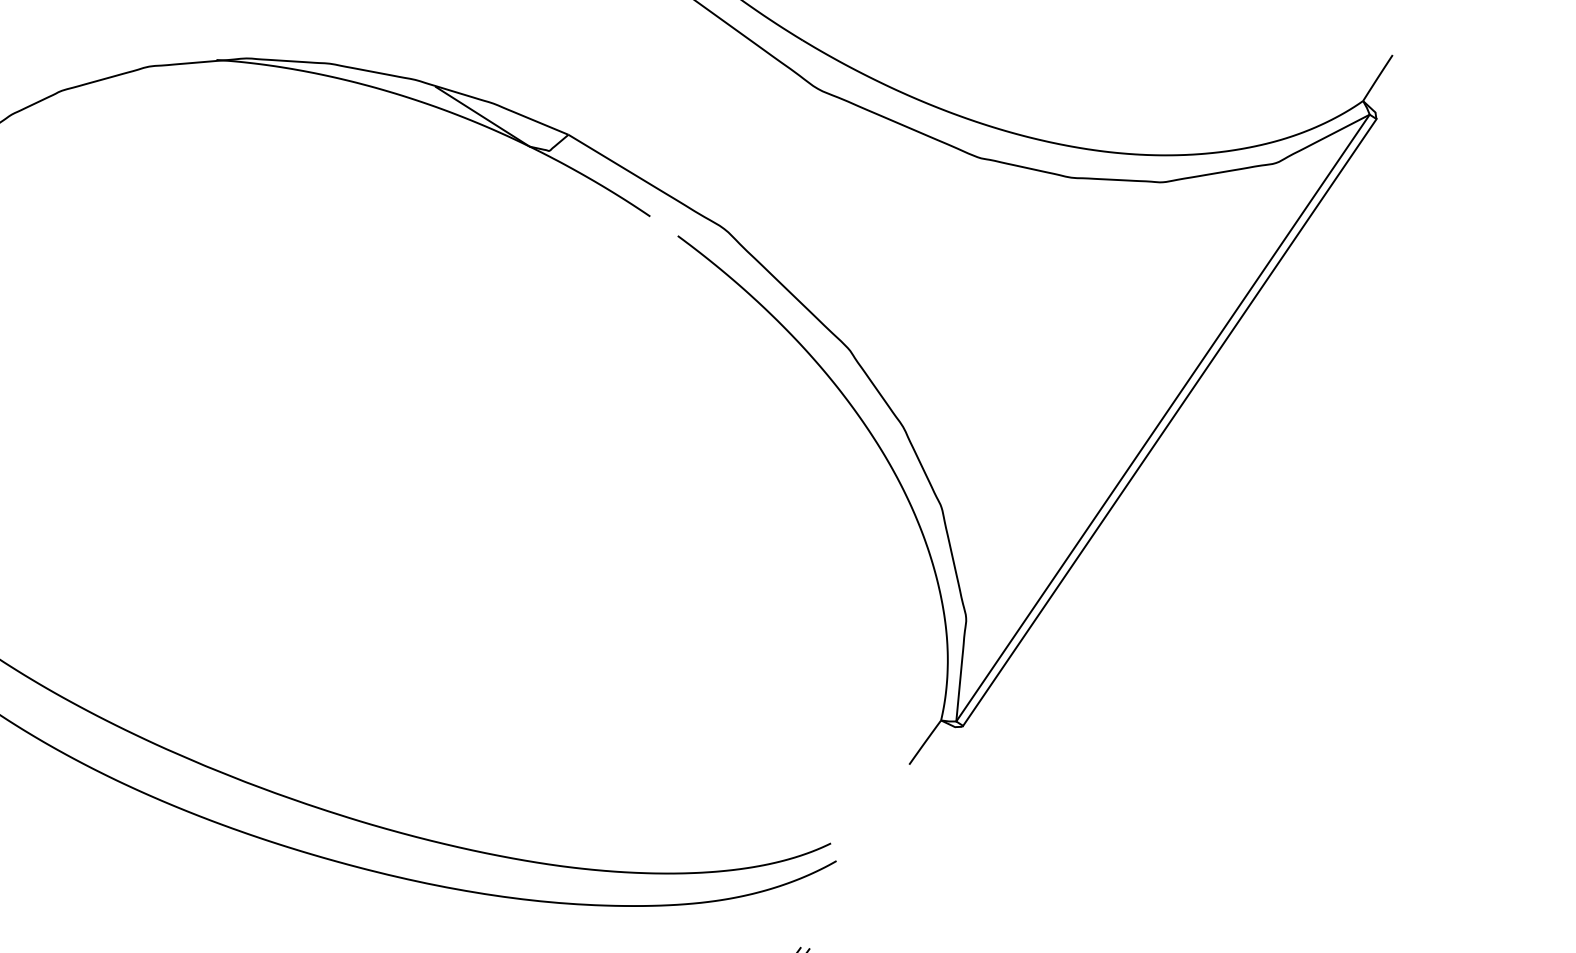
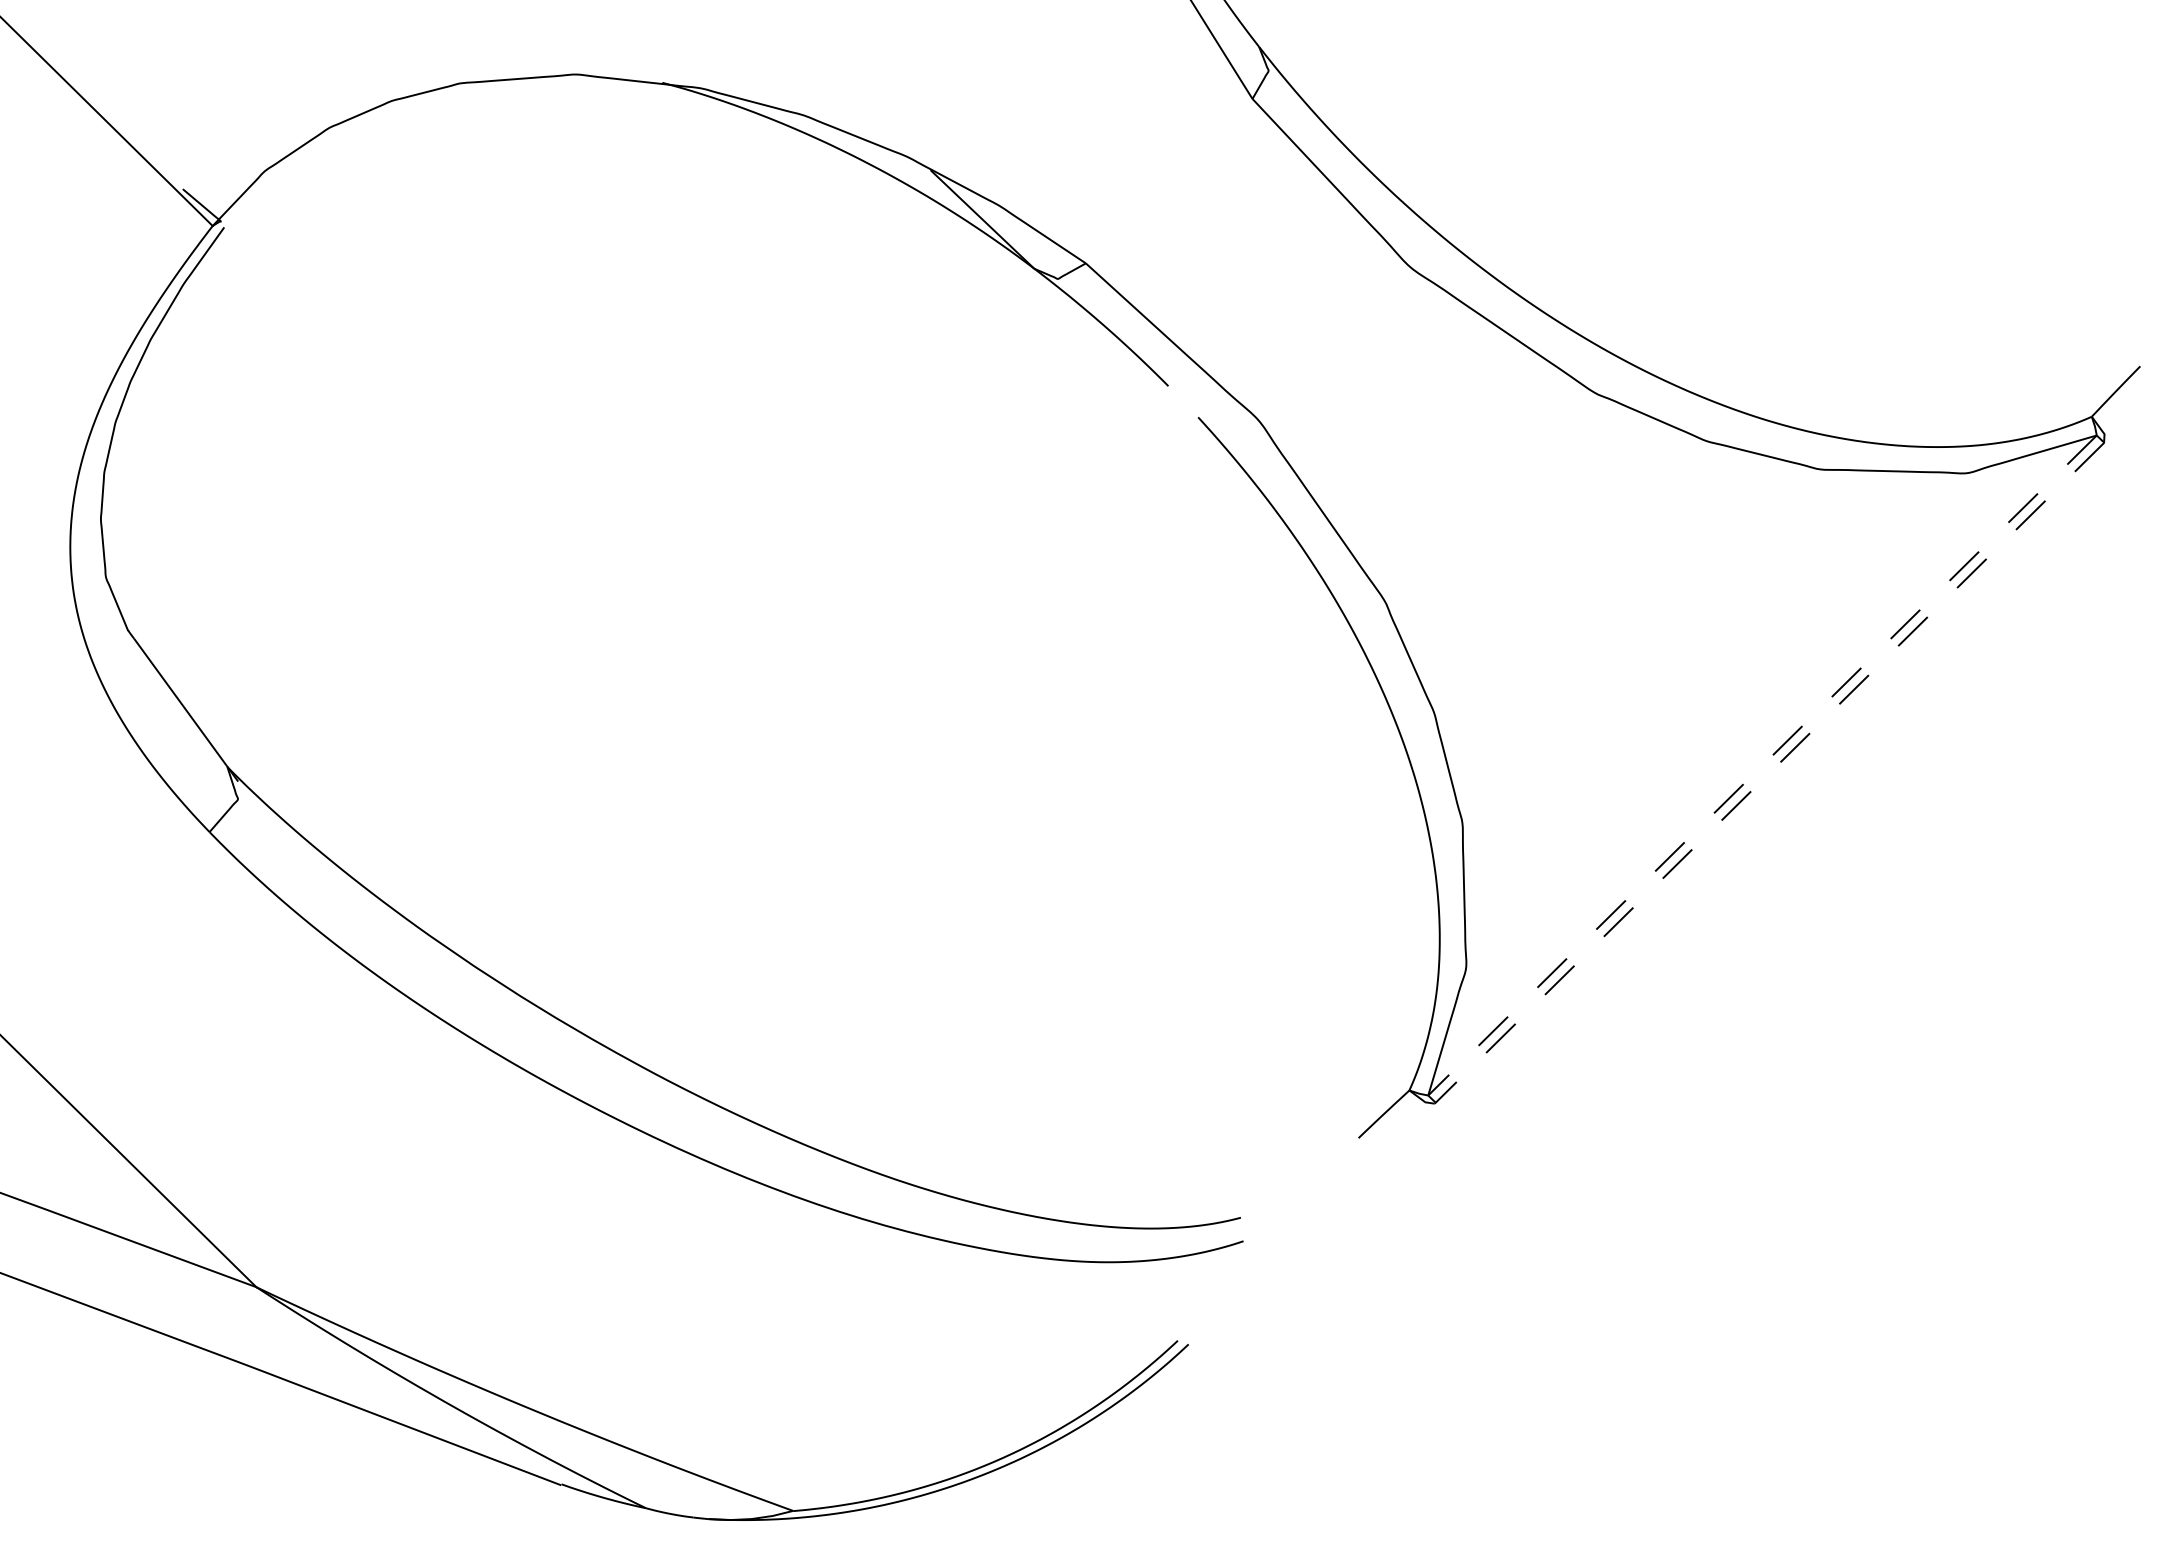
line: (1163, 418) -> (1762, 765), solid -> dashed
line: (1170, 422) -> (1770, 772), solid -> dashed

